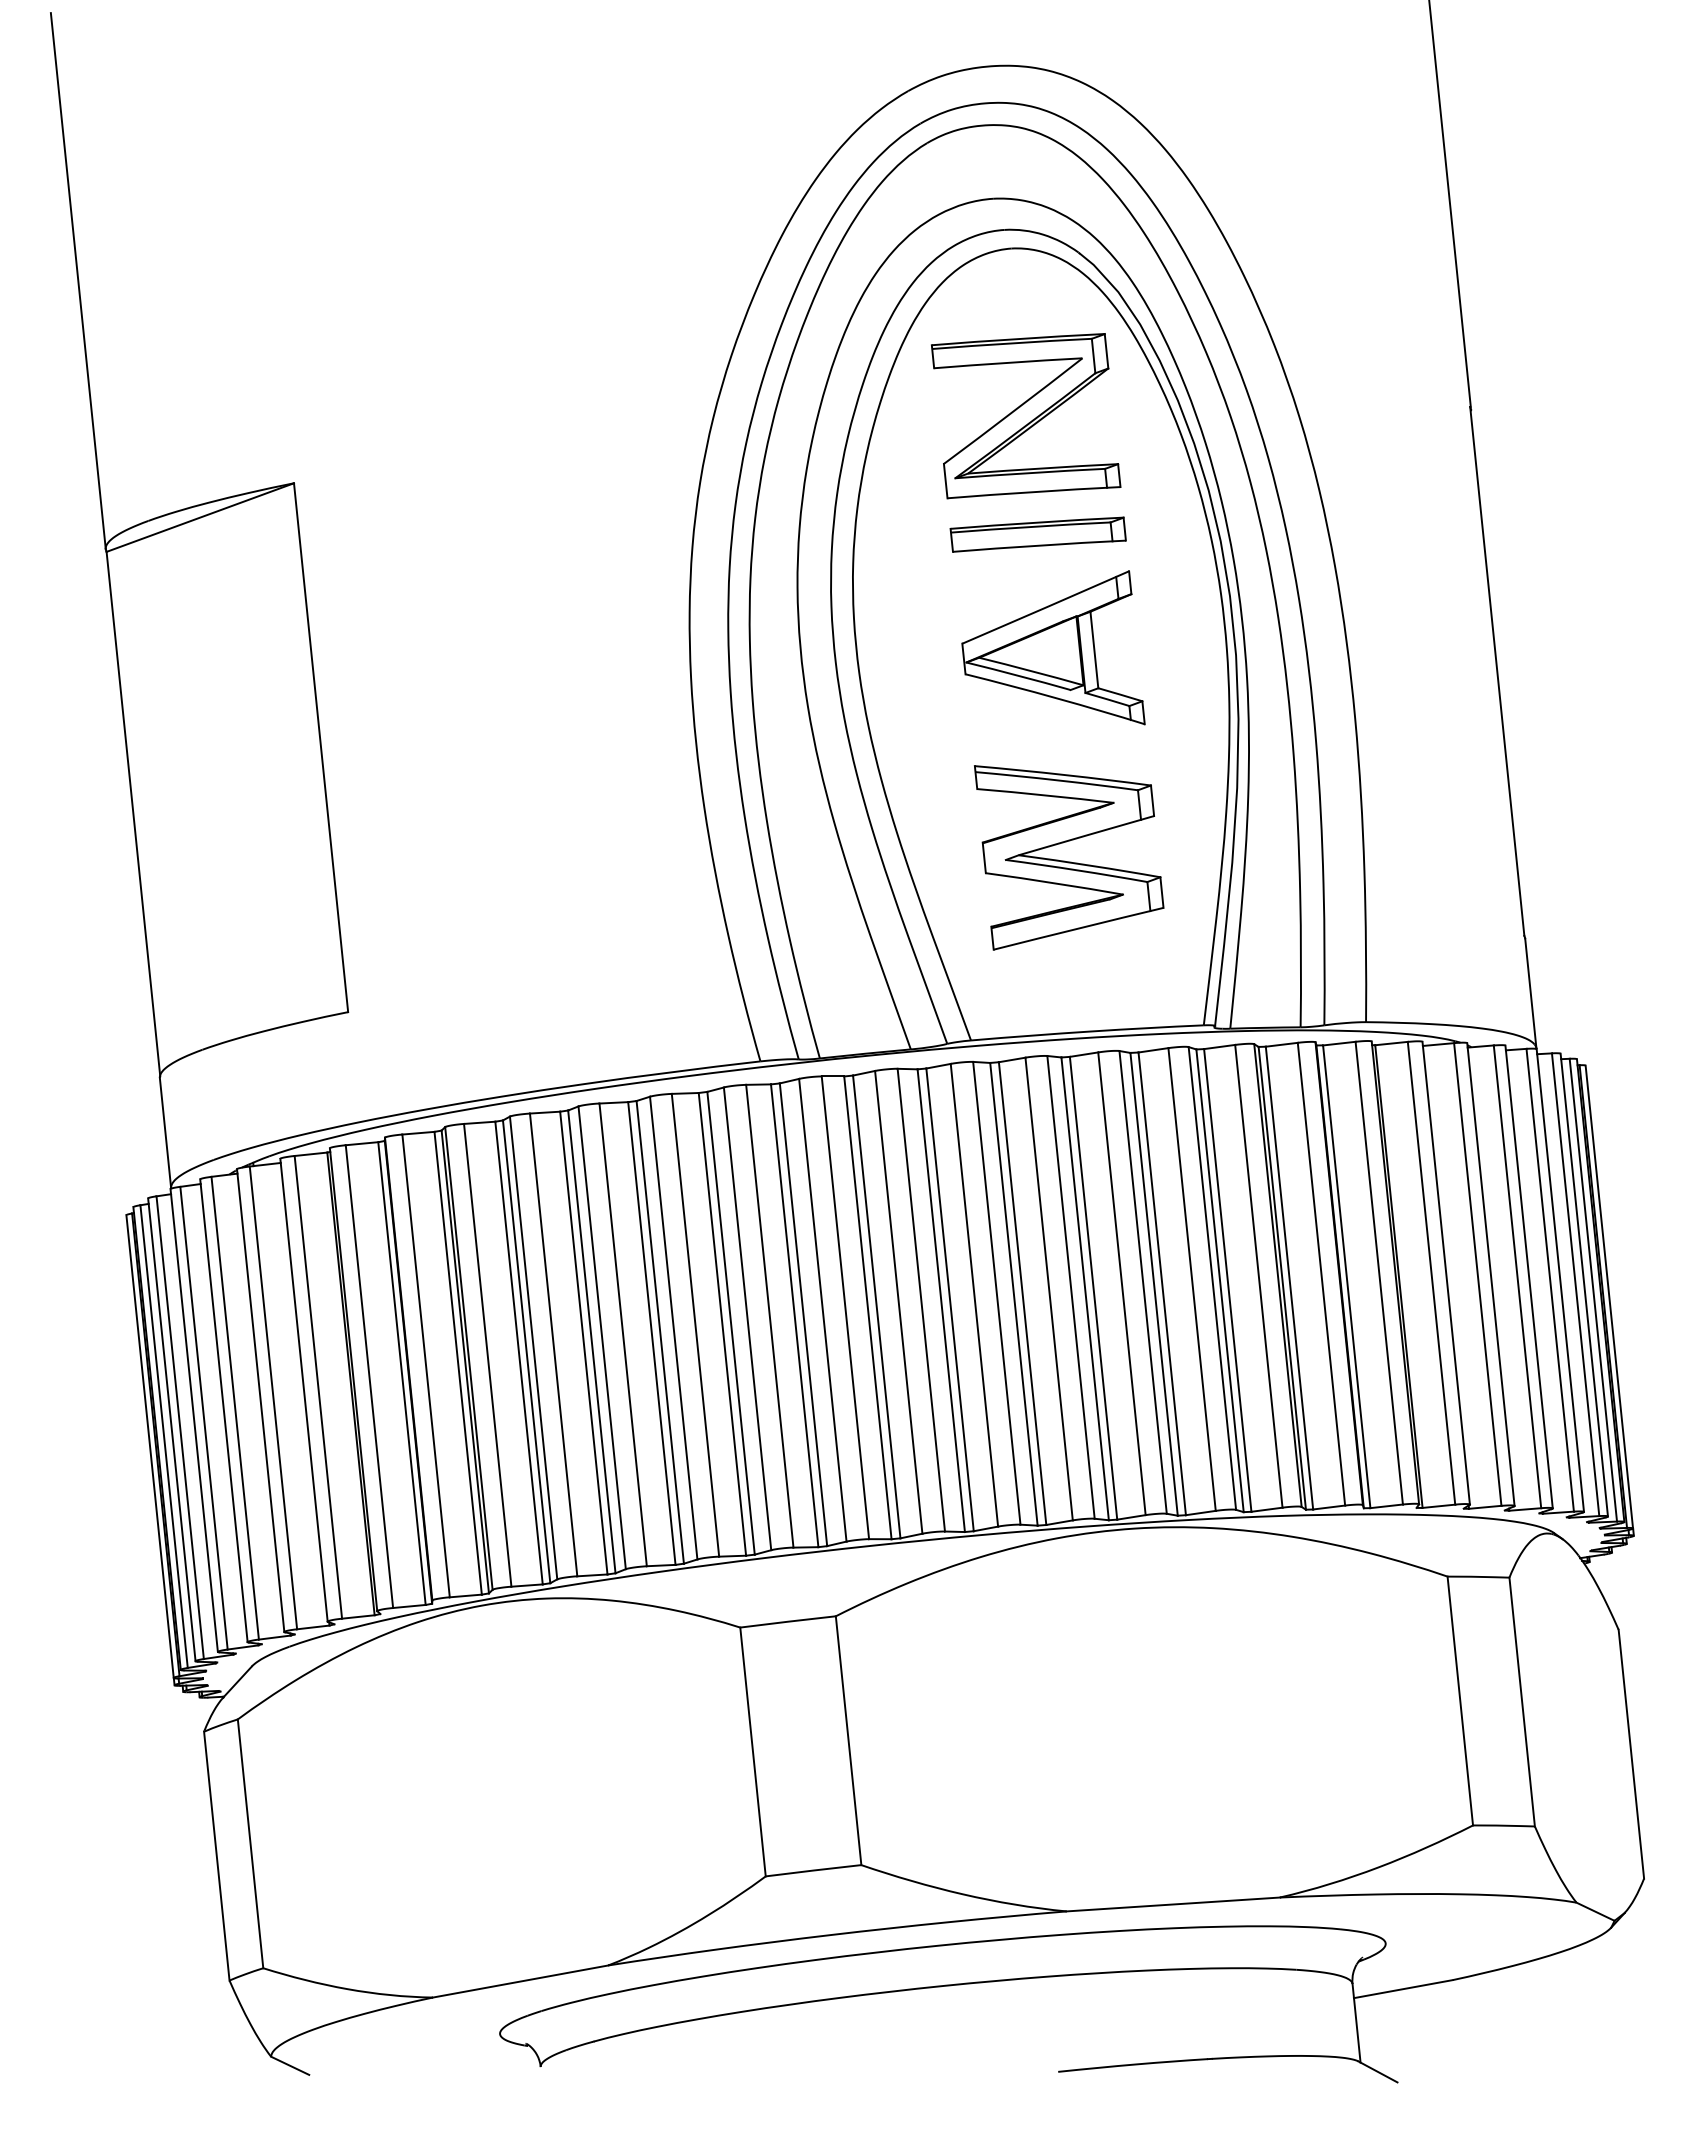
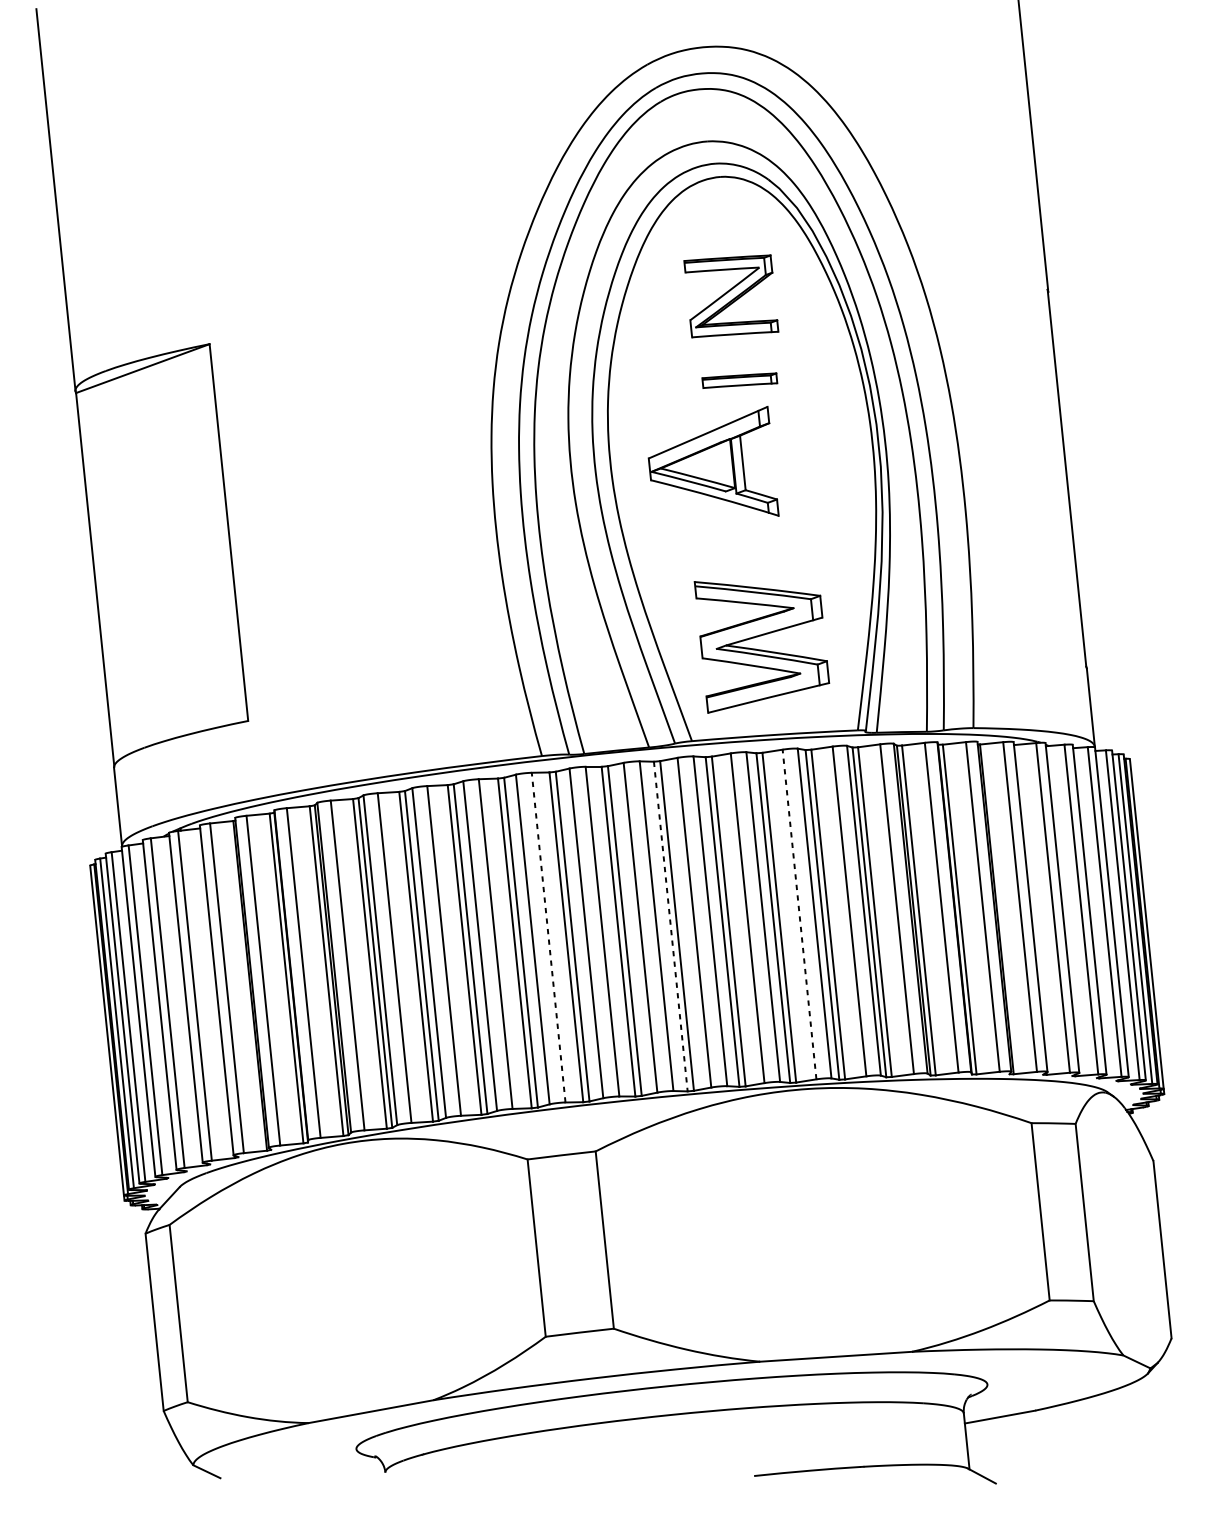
part: (1026, 416) -> (731, 296), size x0.7
part: (1037, 534) -> (739, 380), size x0.6
part: (1053, 647) -> (713, 461), moved
part: (1069, 857) -> (762, 647), moved
line: (1121, 1283) -> (799, 914), solid -> dashed
line: (941, 1300) -> (670, 926), solid -> dashed
line: (769, 1316) -> (548, 937), solid -> dashed

